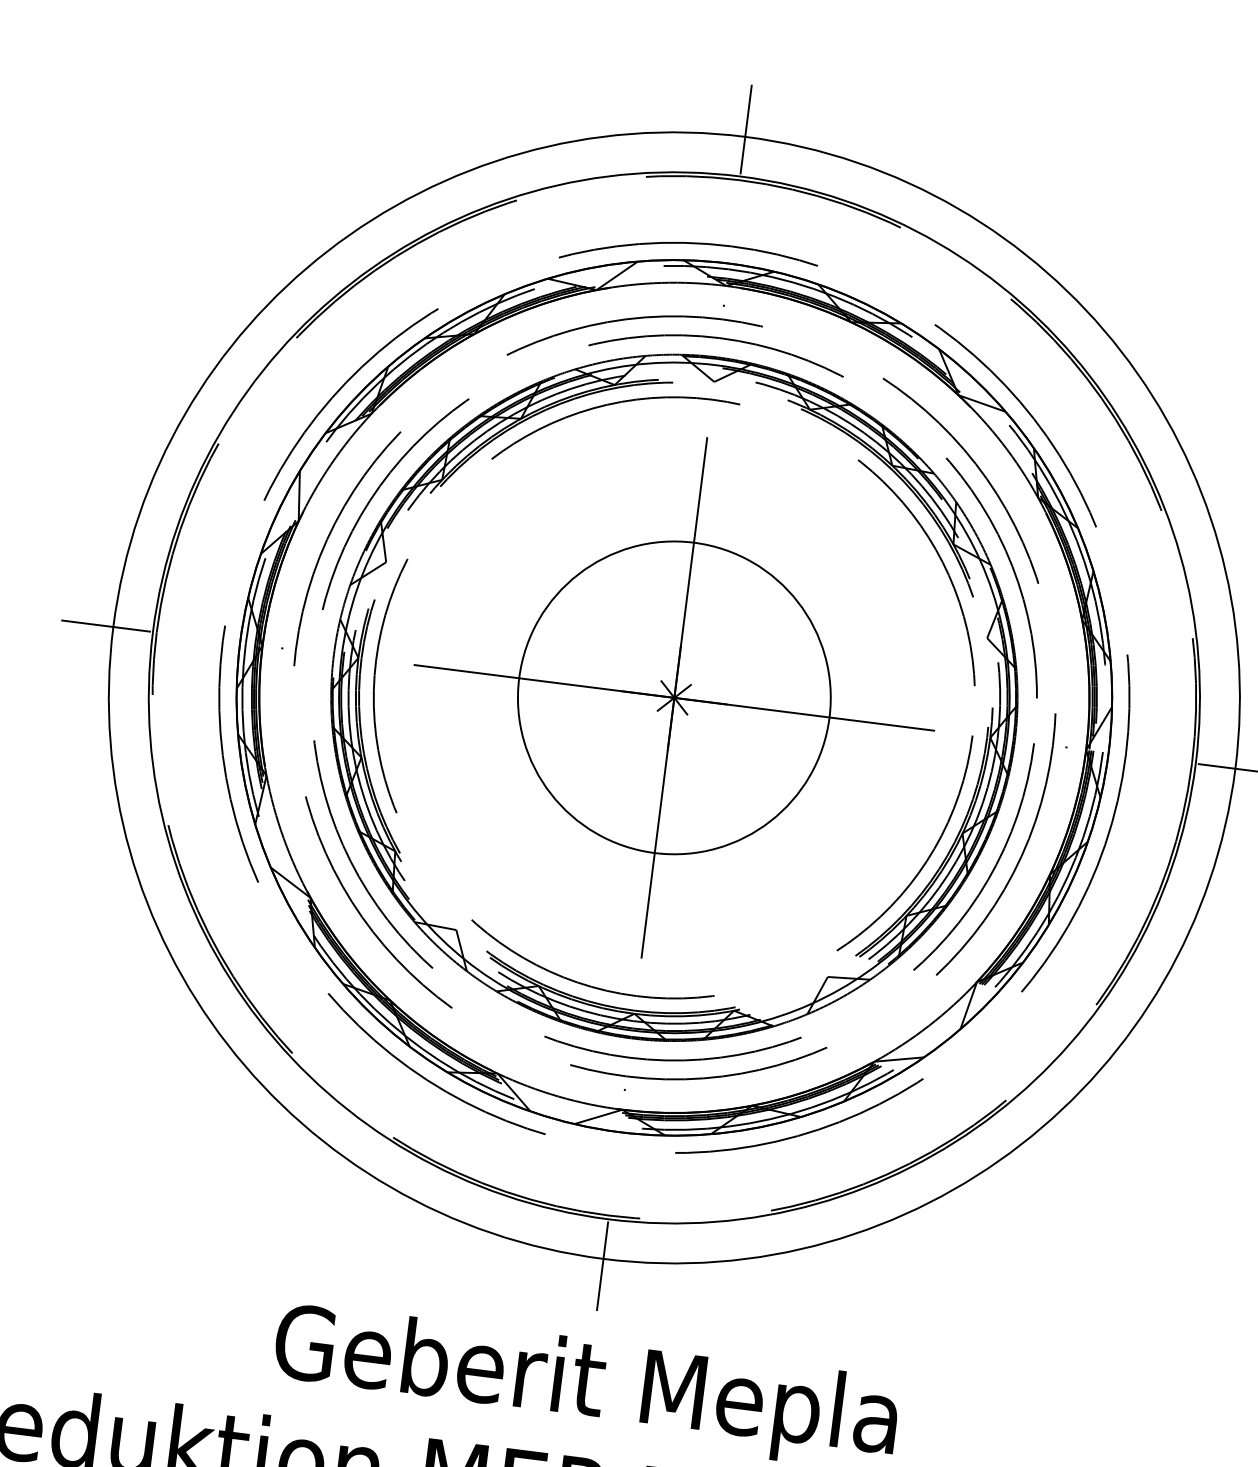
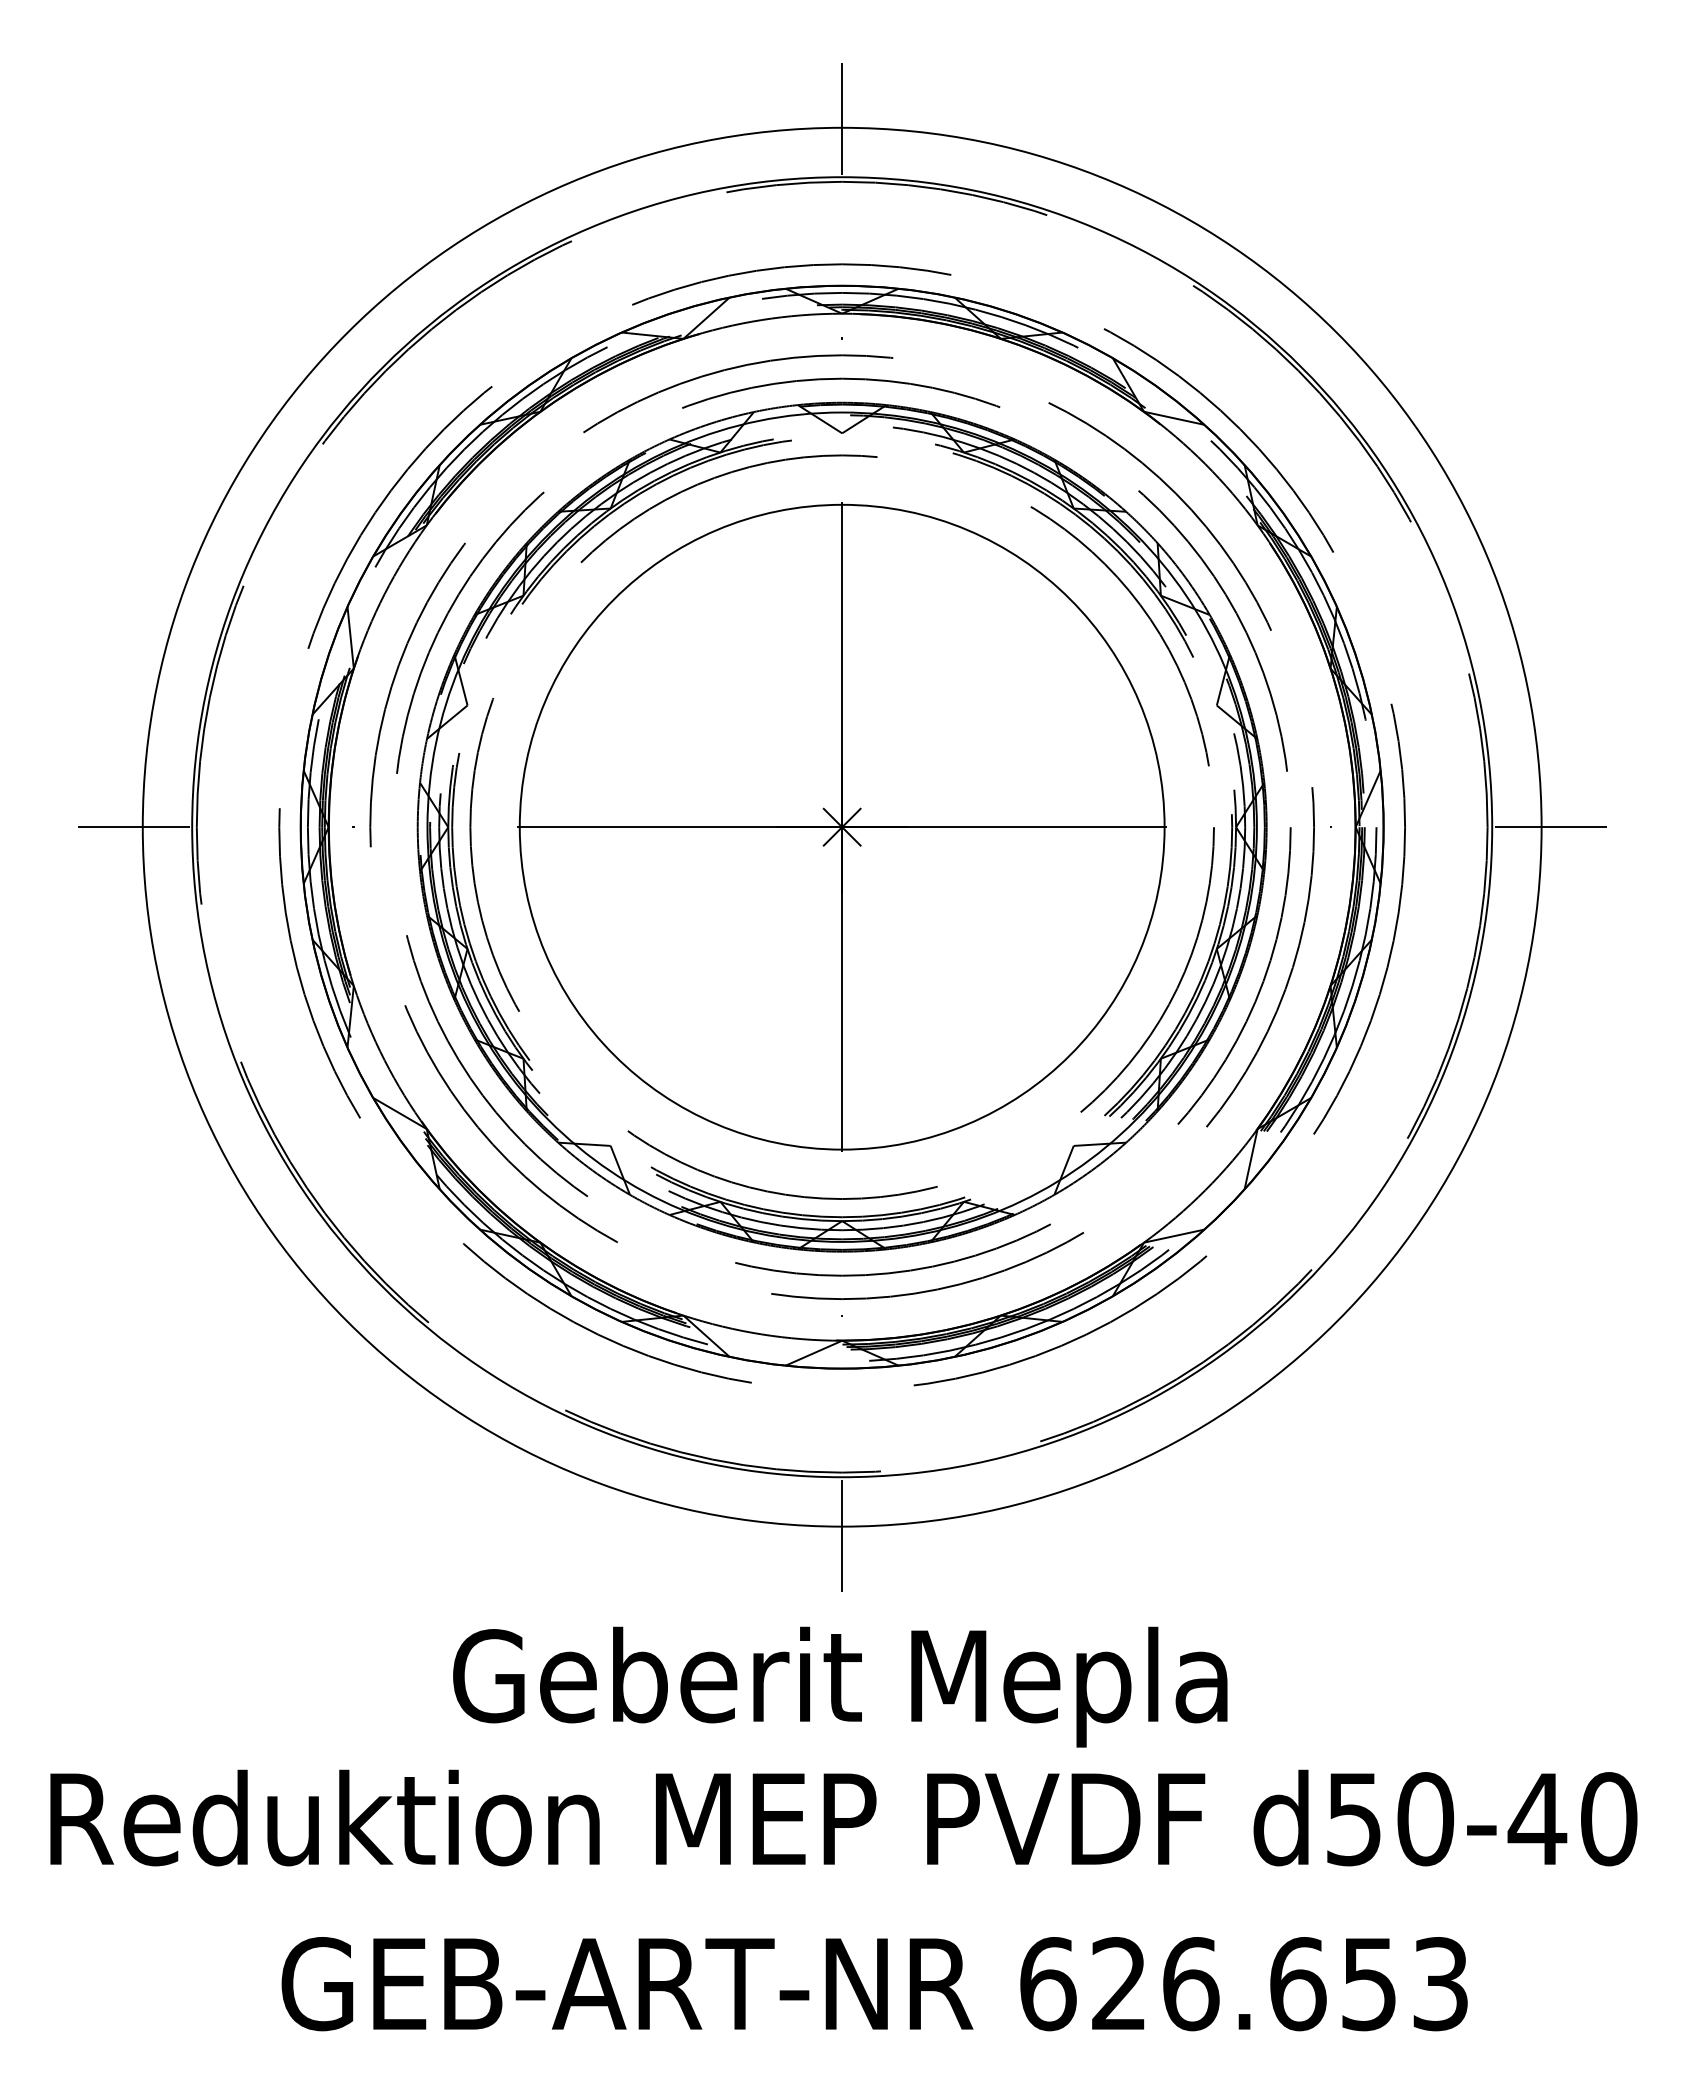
circle: (673, 697) -> (841, 826), size x1.67

